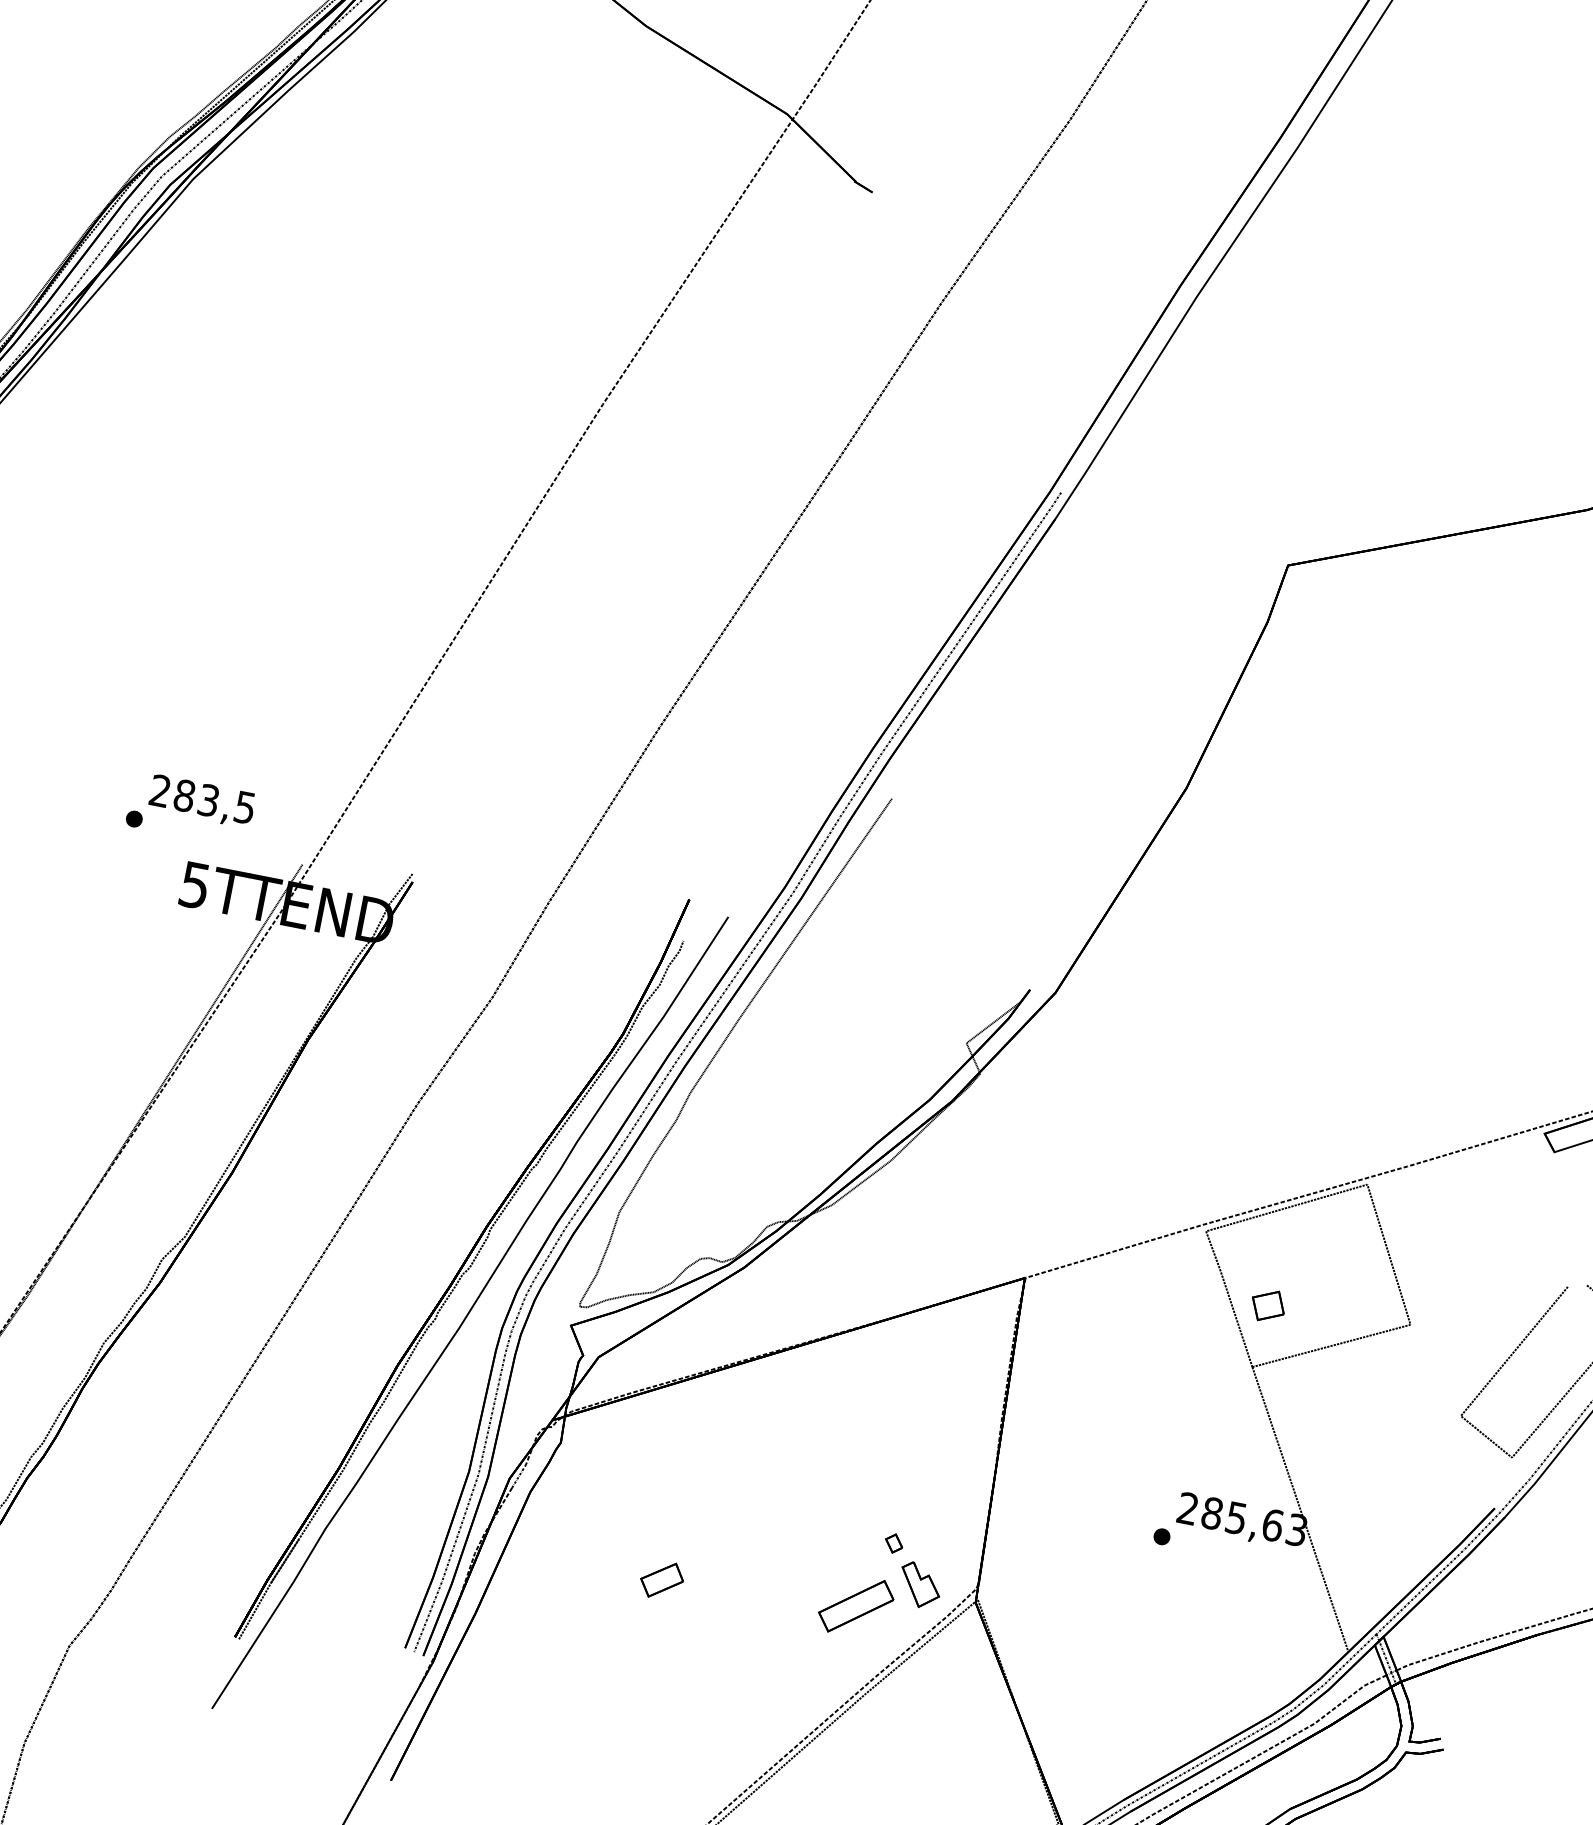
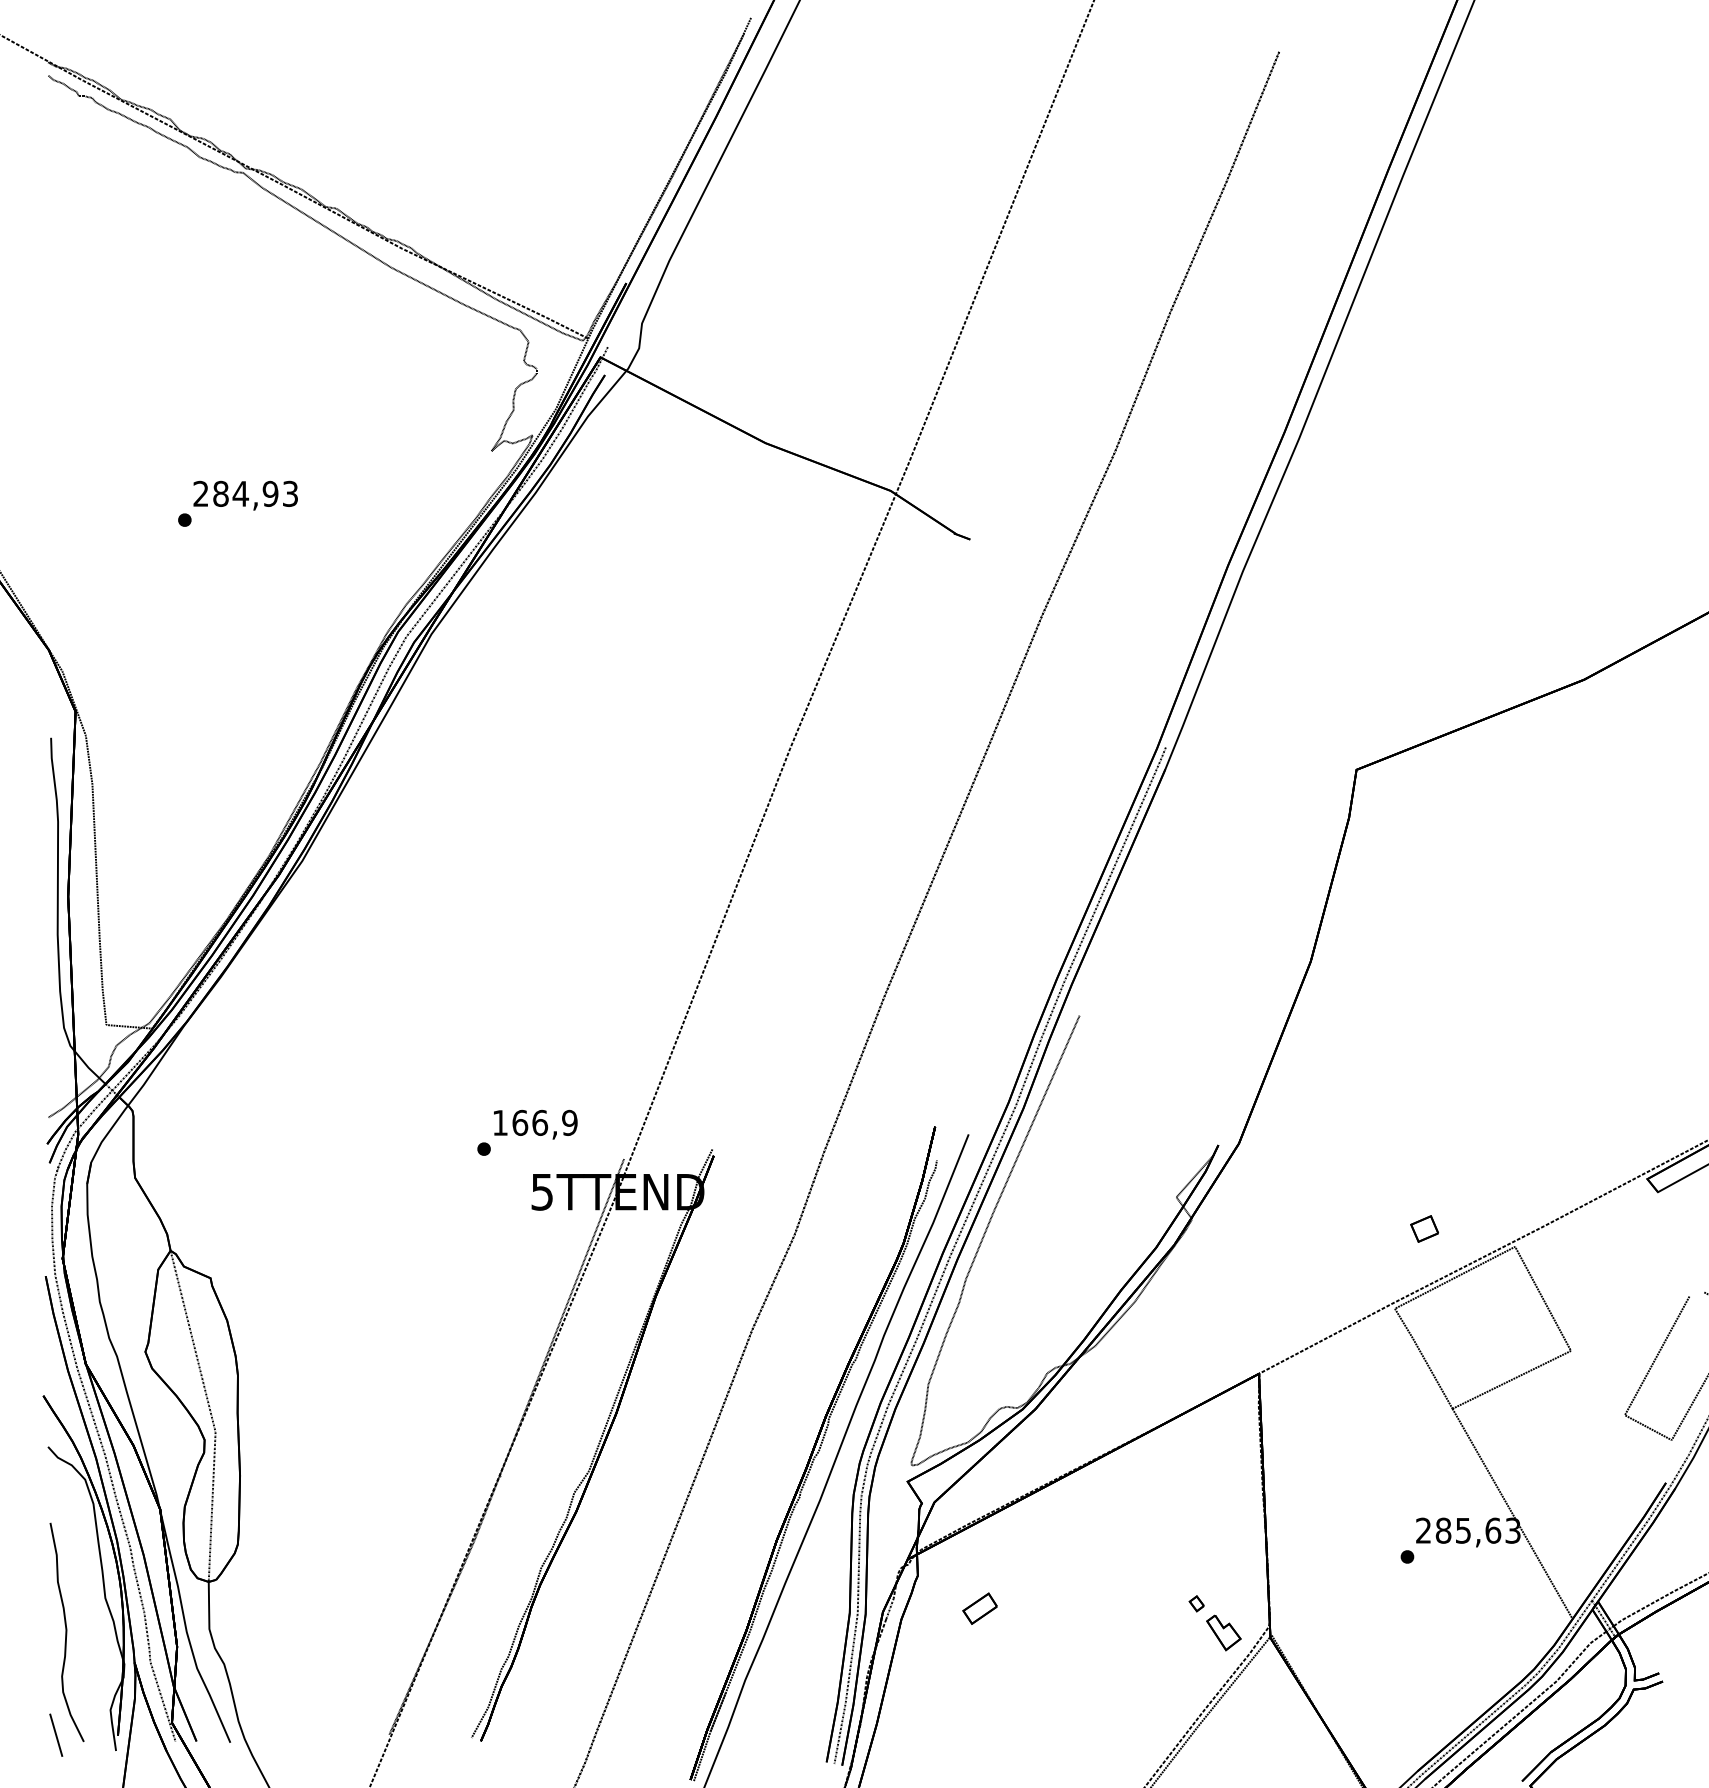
text: (202, 798) -> (534, 1122), 283,5 -> 166,9
part: (1268, 1305) -> (1424, 1228), moved
part: (661, 1579) -> (979, 1608), moved
part: (856, 1605) -> (1176, 1658), removed

